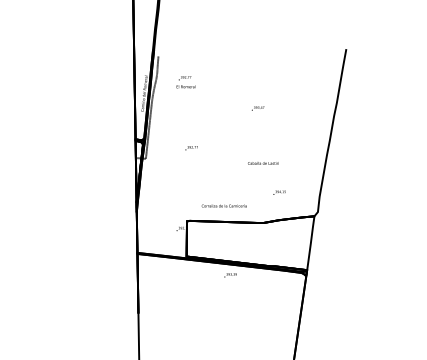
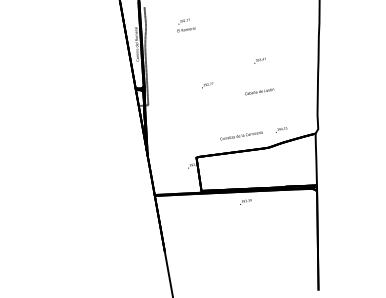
text: (185, 82) -> (185, 25), moved
text: (257, 108) -> (259, 60), moved
text: (191, 148) -> (207, 85), moved
text: (279, 192) -> (281, 129), moved
text: (223, 205) -> (240, 135), moved

